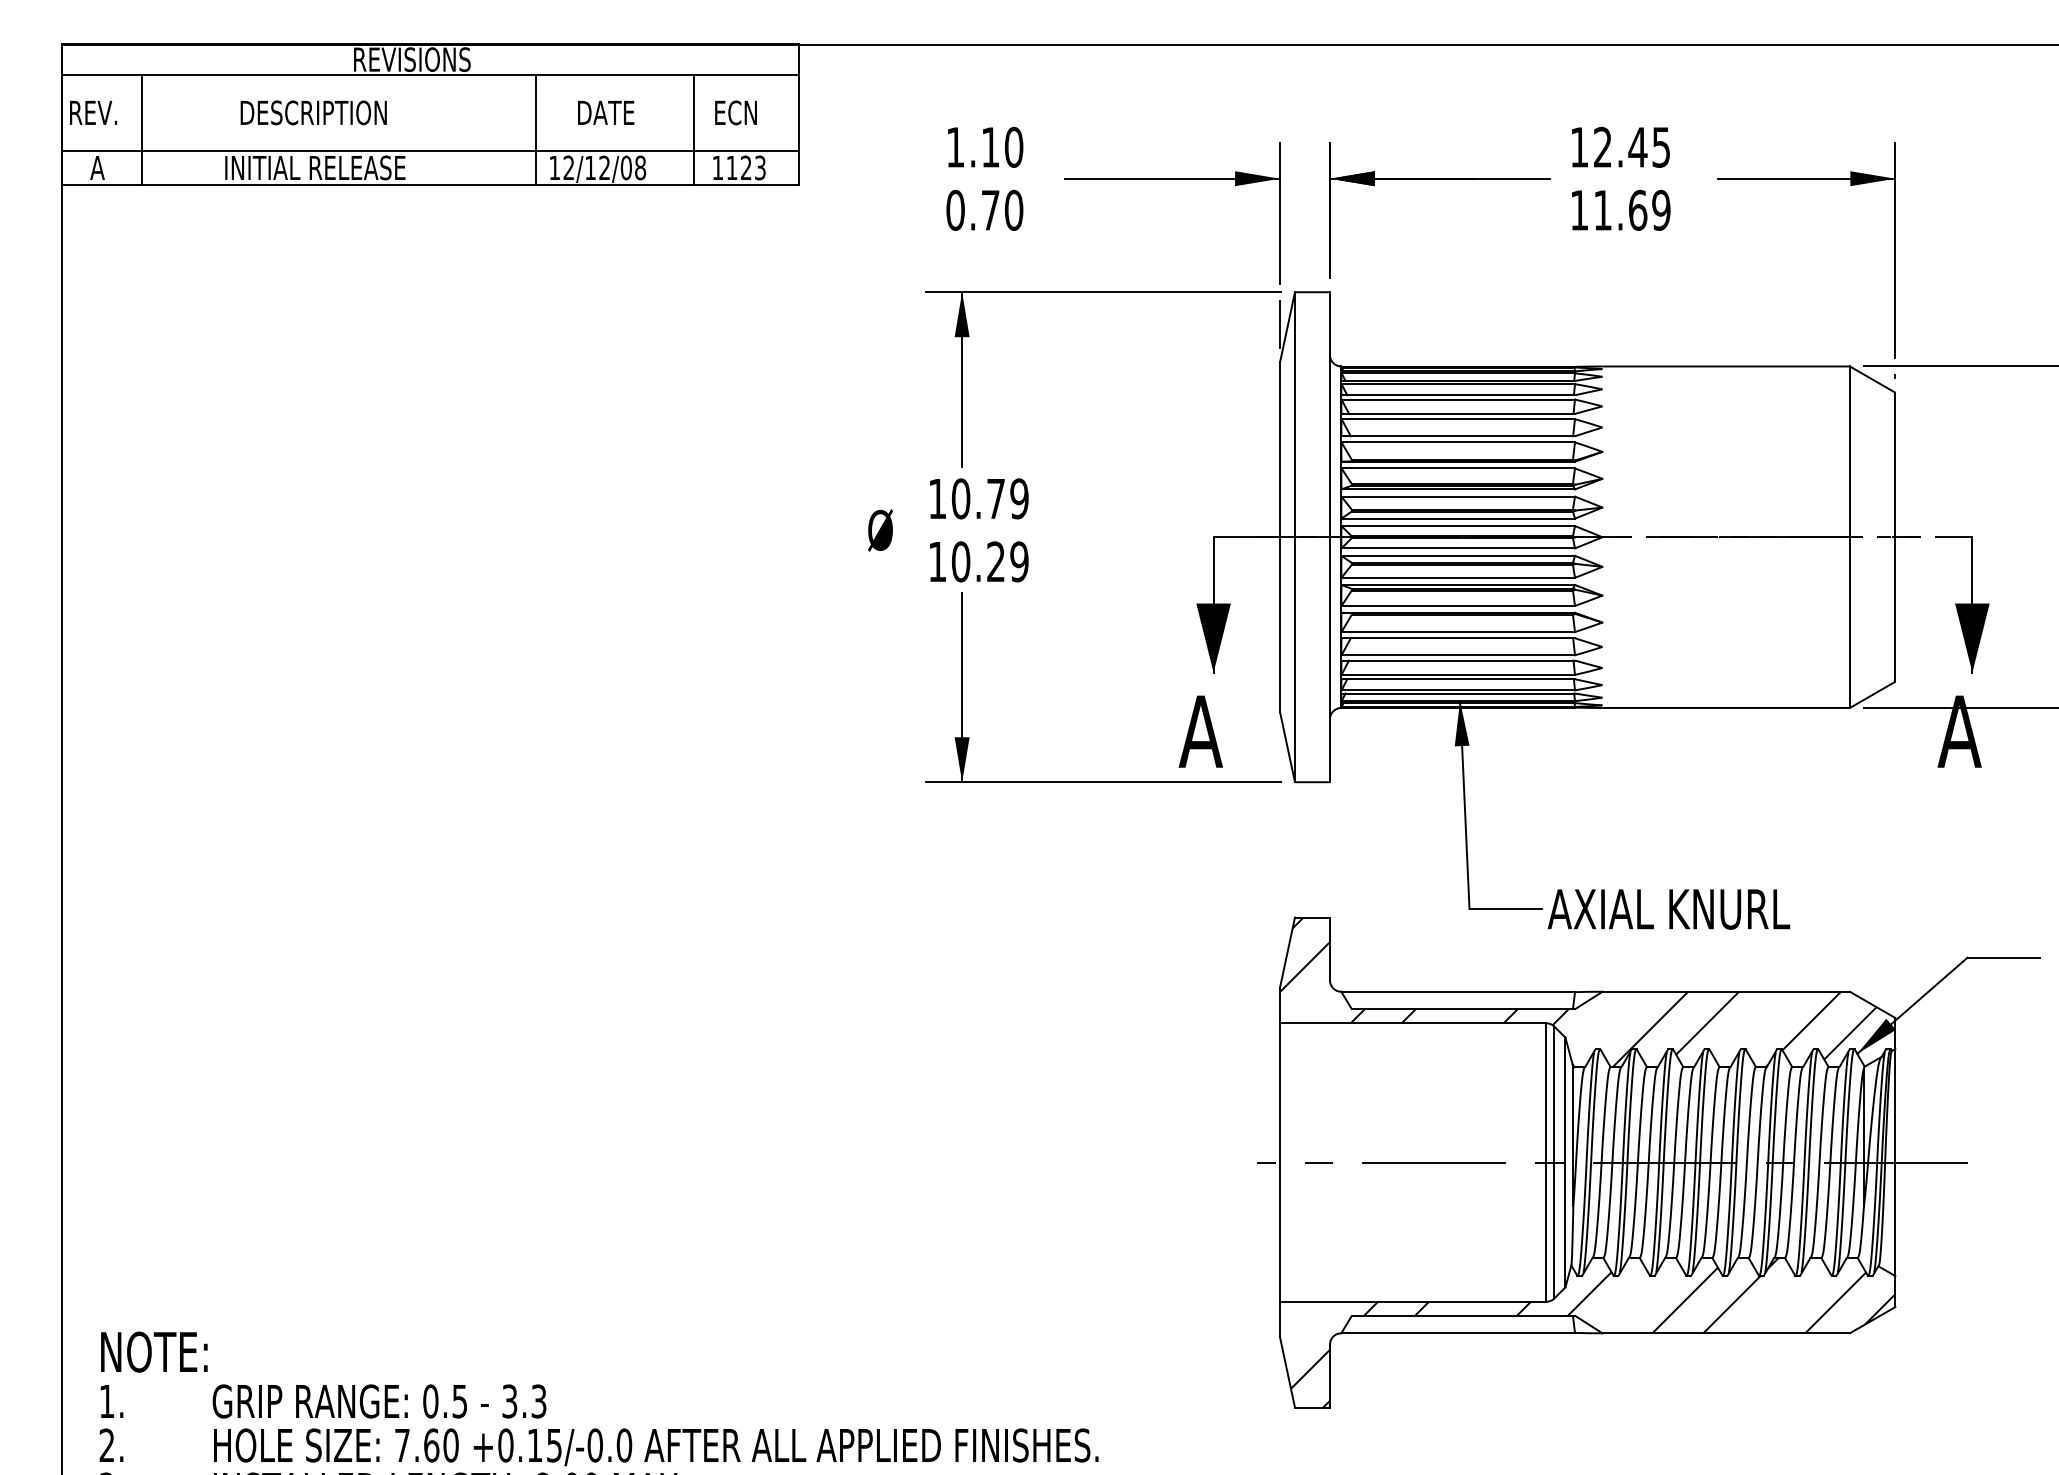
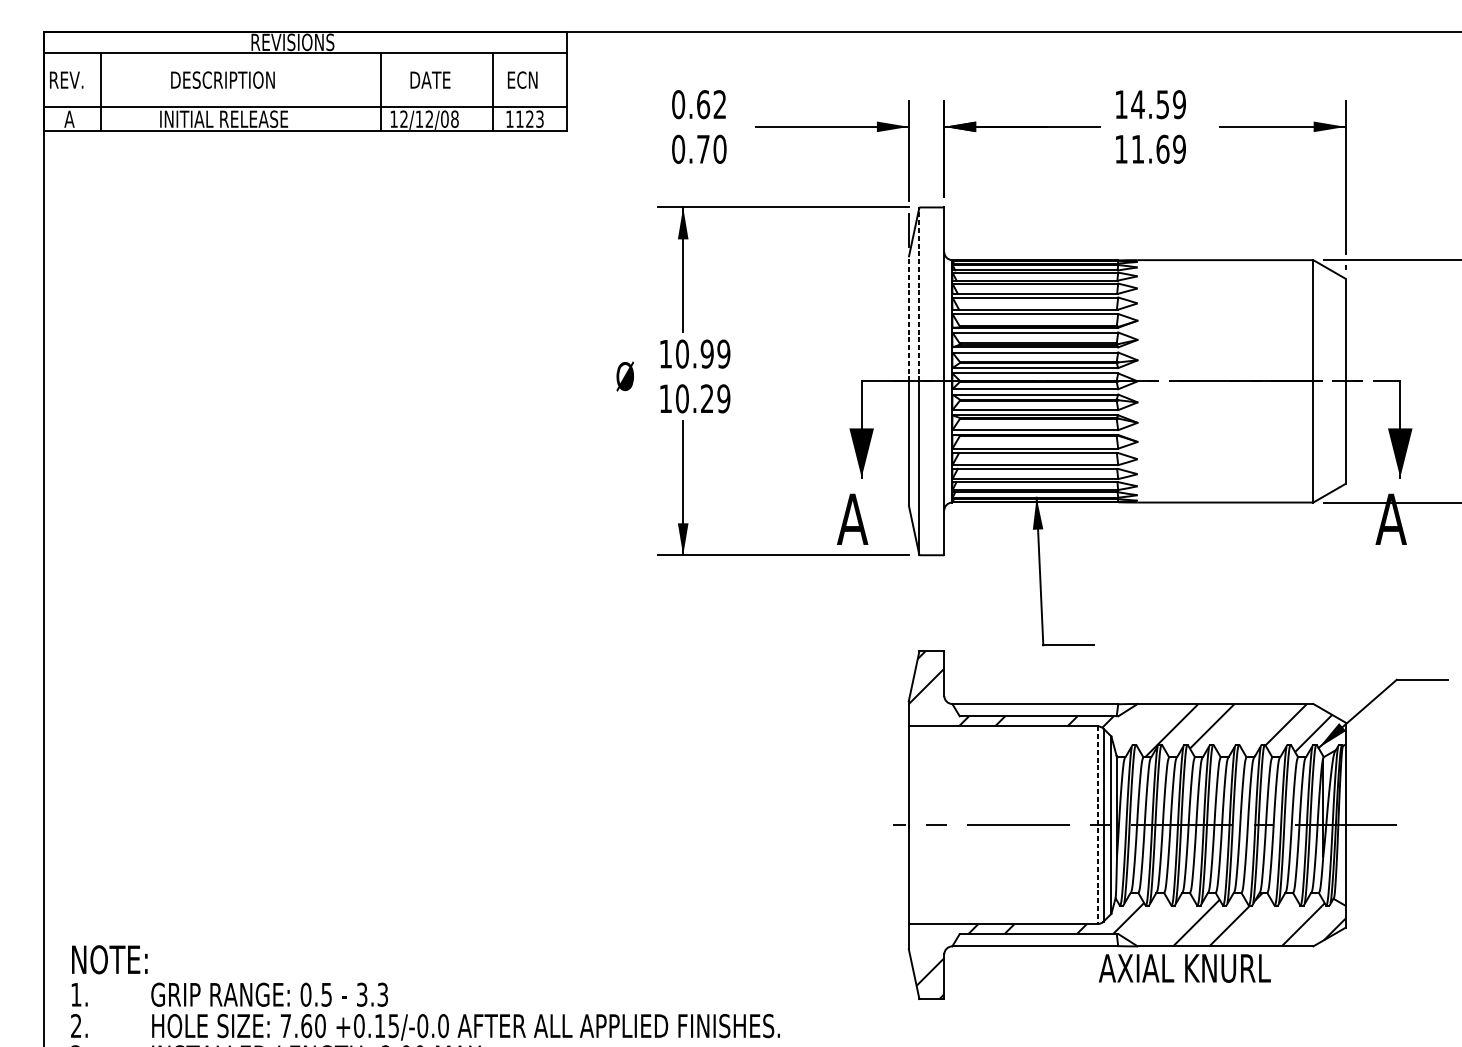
text: (984, 146) -> (699, 104), 1.10 -> 0.62
text: (1631, 146) -> (1158, 104), 12.45 -> 14.59
line: (1294, 414) -> (919, 294), solid -> dashed
line: (1280, 449) -> (909, 319), solid -> dashed
text: (995, 498) -> (706, 353), 10.79 -> 10.99
text: (1668, 909) -> (1184, 968), moved
line: (1546, 1163) -> (1097, 825), solid -> dashed

